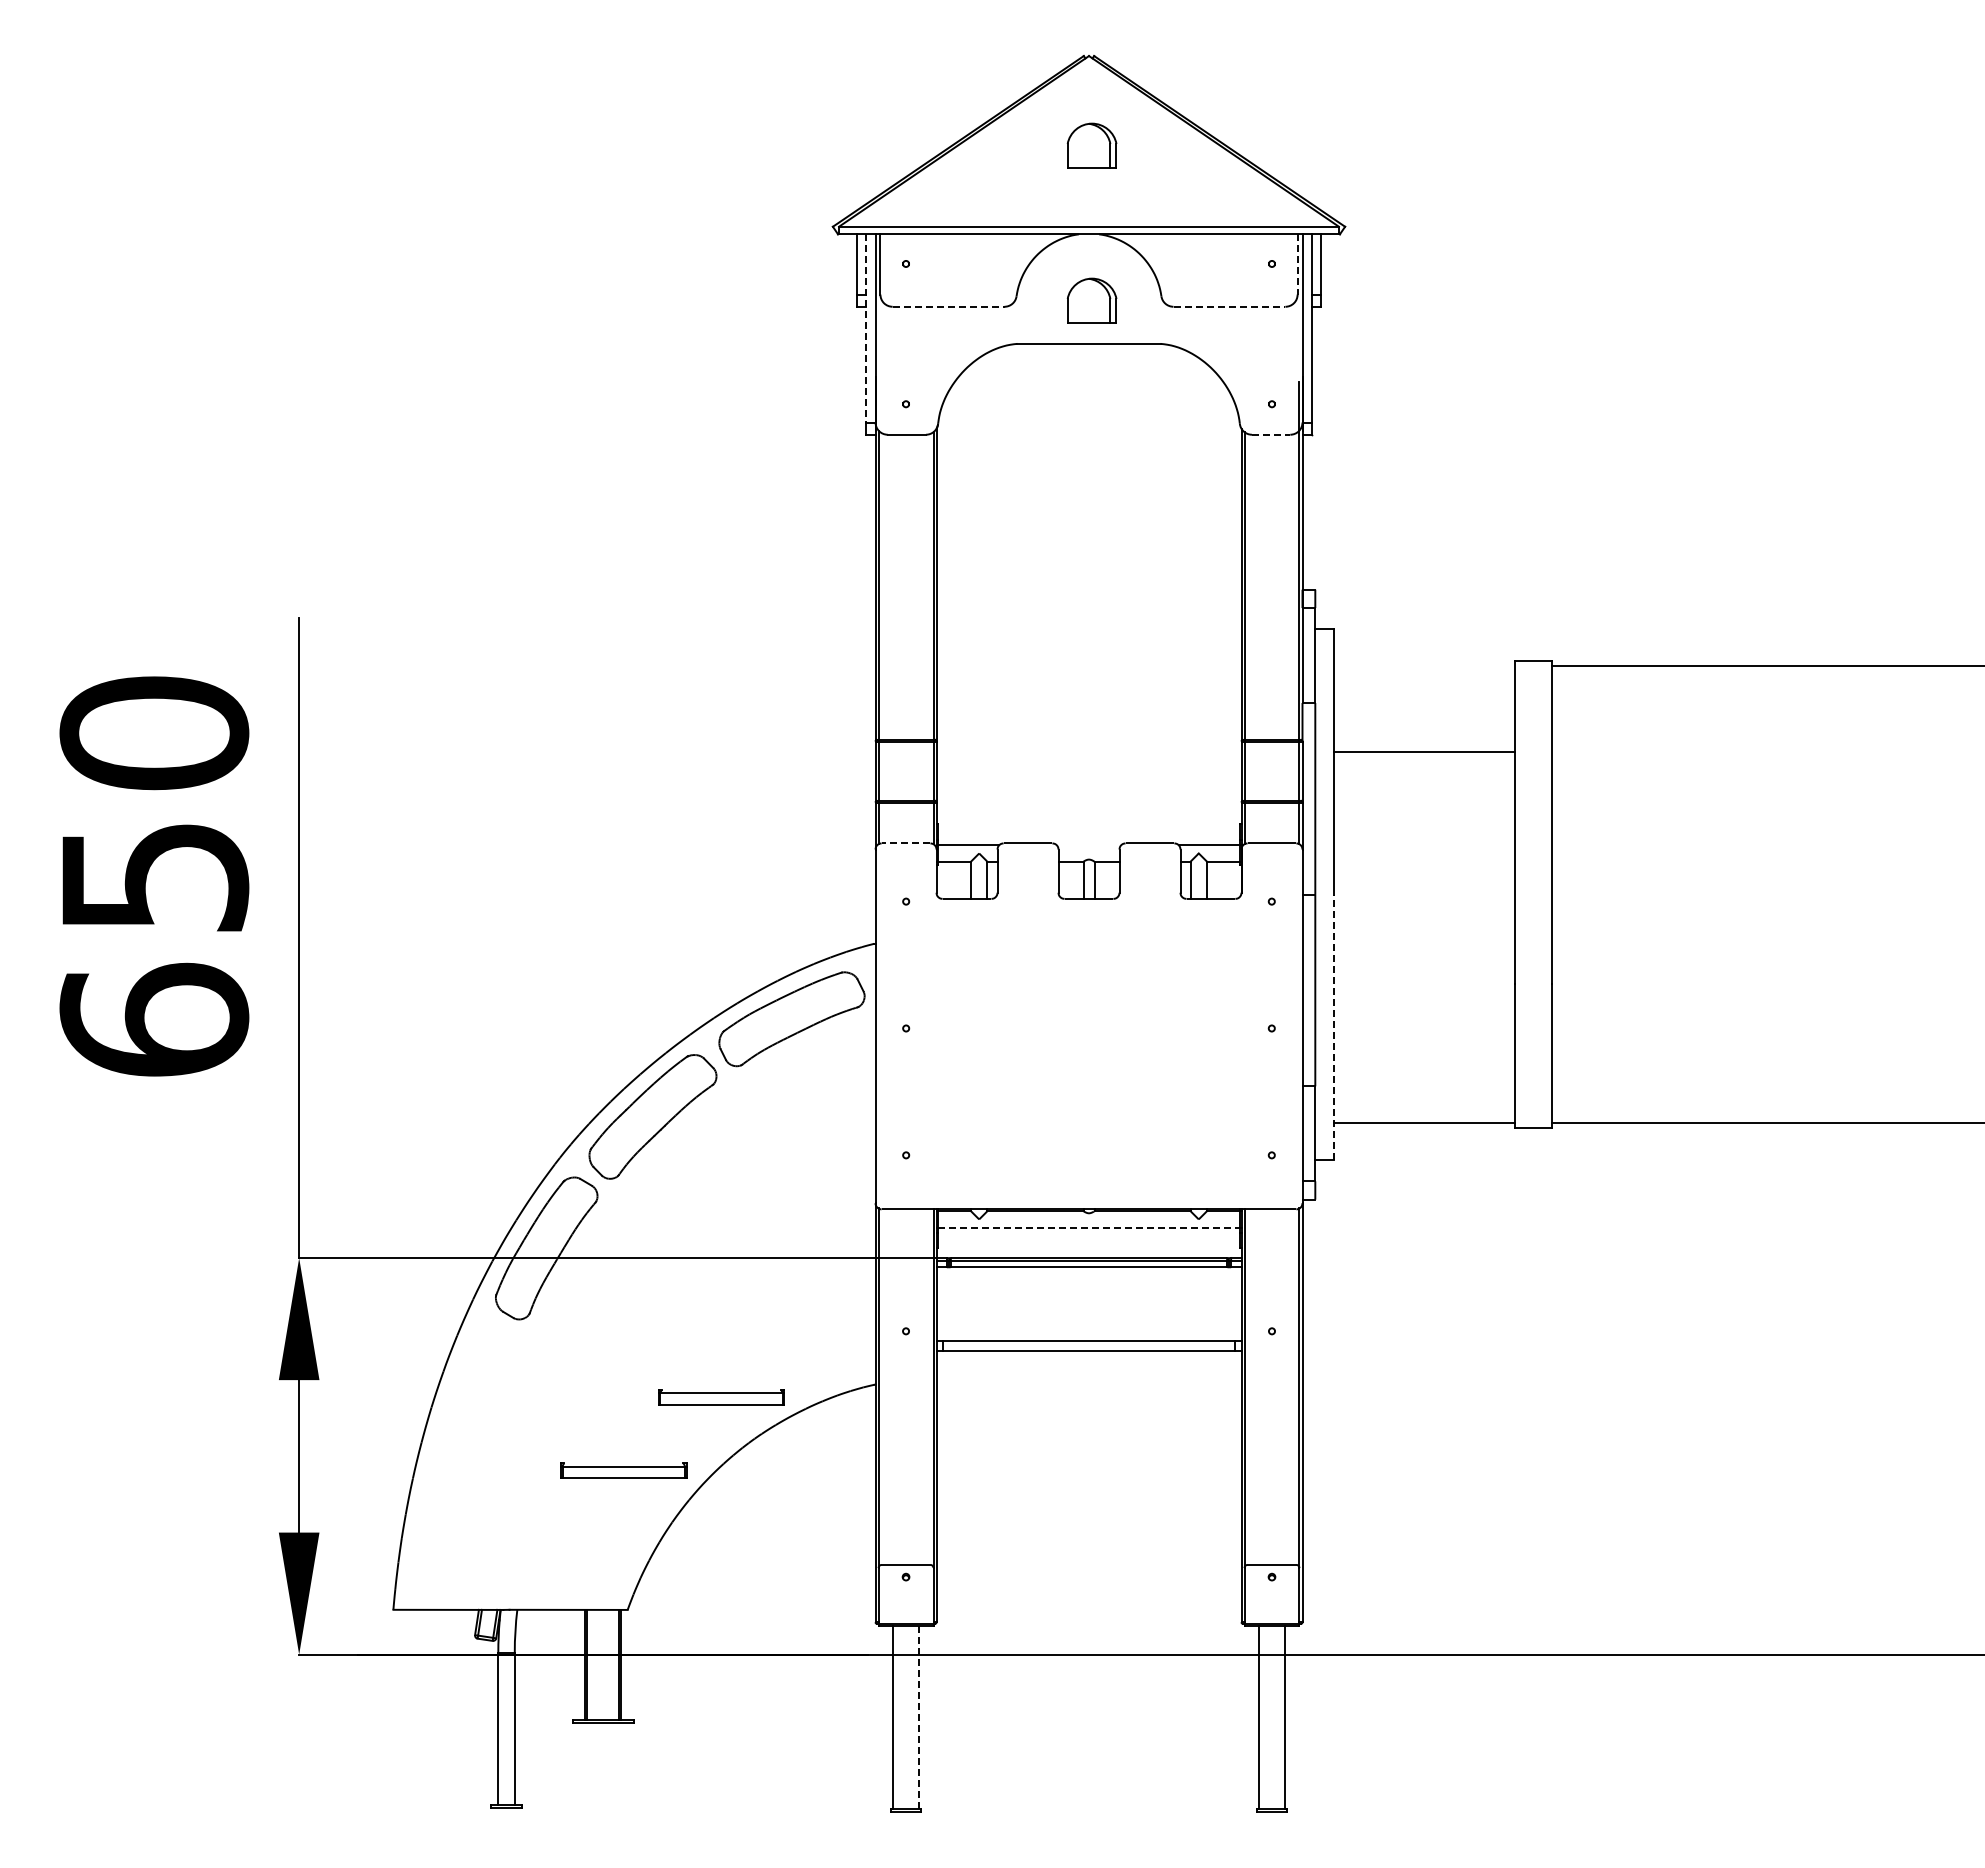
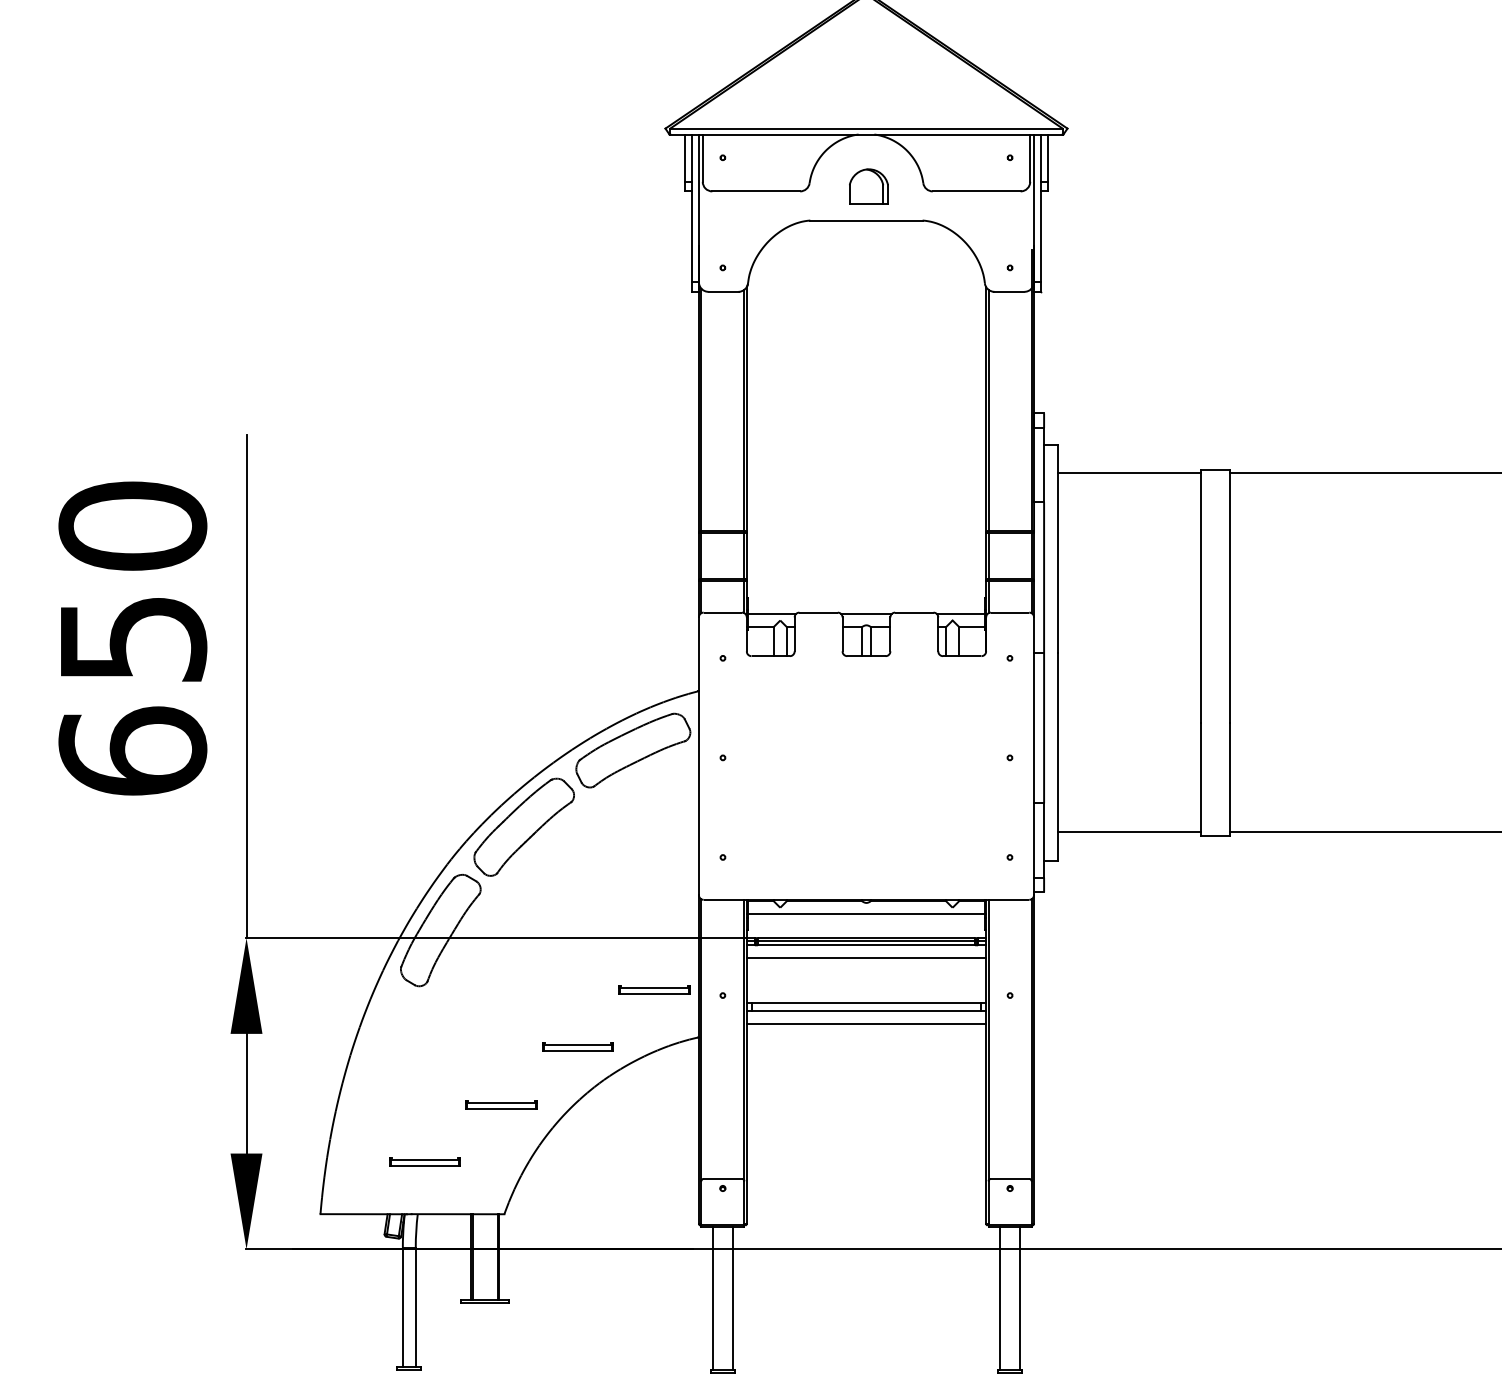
part: (1091, 145) -> (868, 64), removed
line: (1297, 264) -> (1030, 158), dashed -> solid
line: (948, 306) -> (756, 191), dashed -> solid
line: (1229, 306) -> (976, 191), dashed -> solid
line: (866, 328) -> (691, 208), dashed -> solid
line: (1271, 434) -> (1009, 291), dashed -> solid
line: (1424, 752) -> (1129, 473), moved
line: (905, 843) -> (722, 612), dashed -> solid
line: (1088, 845) -> (866, 614), added
line: (1333, 1027) -> (1058, 757), dashed -> solid
line: (1089, 1227) -> (866, 914), dashed -> solid
line: (1088, 1283) -> (866, 958), added
part: (818, 1323) -> (654, 989), added
line: (1088, 1367) -> (866, 1023), added
part: (721, 1397) -> (578, 1047), size x0.71
part: (623, 1470) -> (501, 1104), size x0.71
part: (525, 1543) -> (424, 1162), added
line: (918, 1716) -> (732, 1297), dashed -> solid

